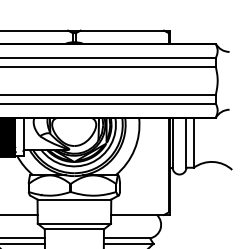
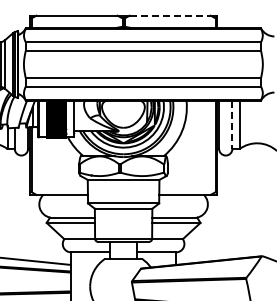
line: (122, 30) -> (170, 15), solid -> dashed
line: (186, 143) -> (232, 125), solid -> dashed

